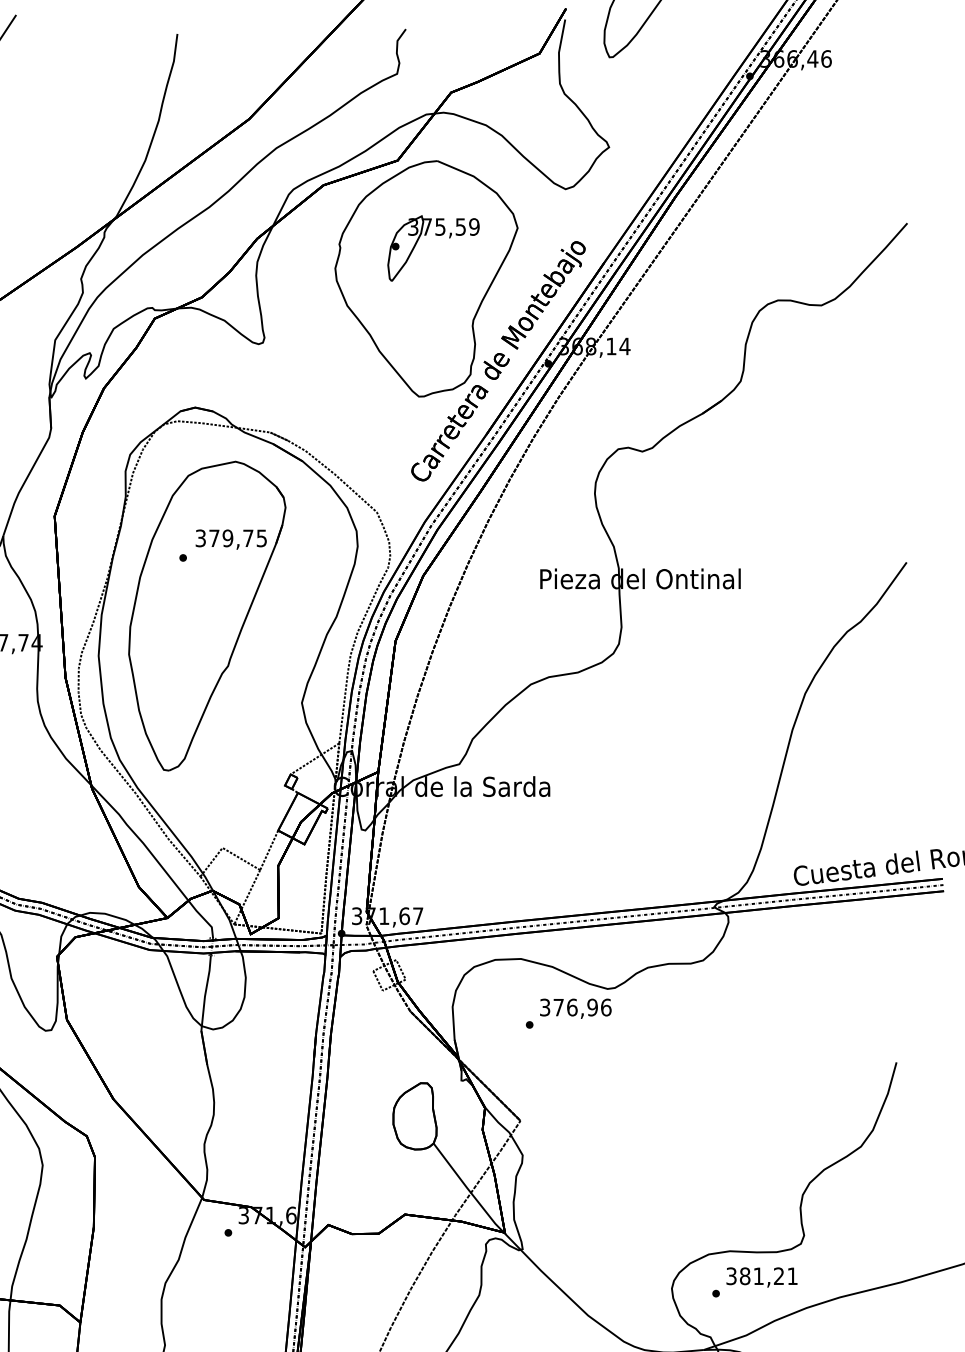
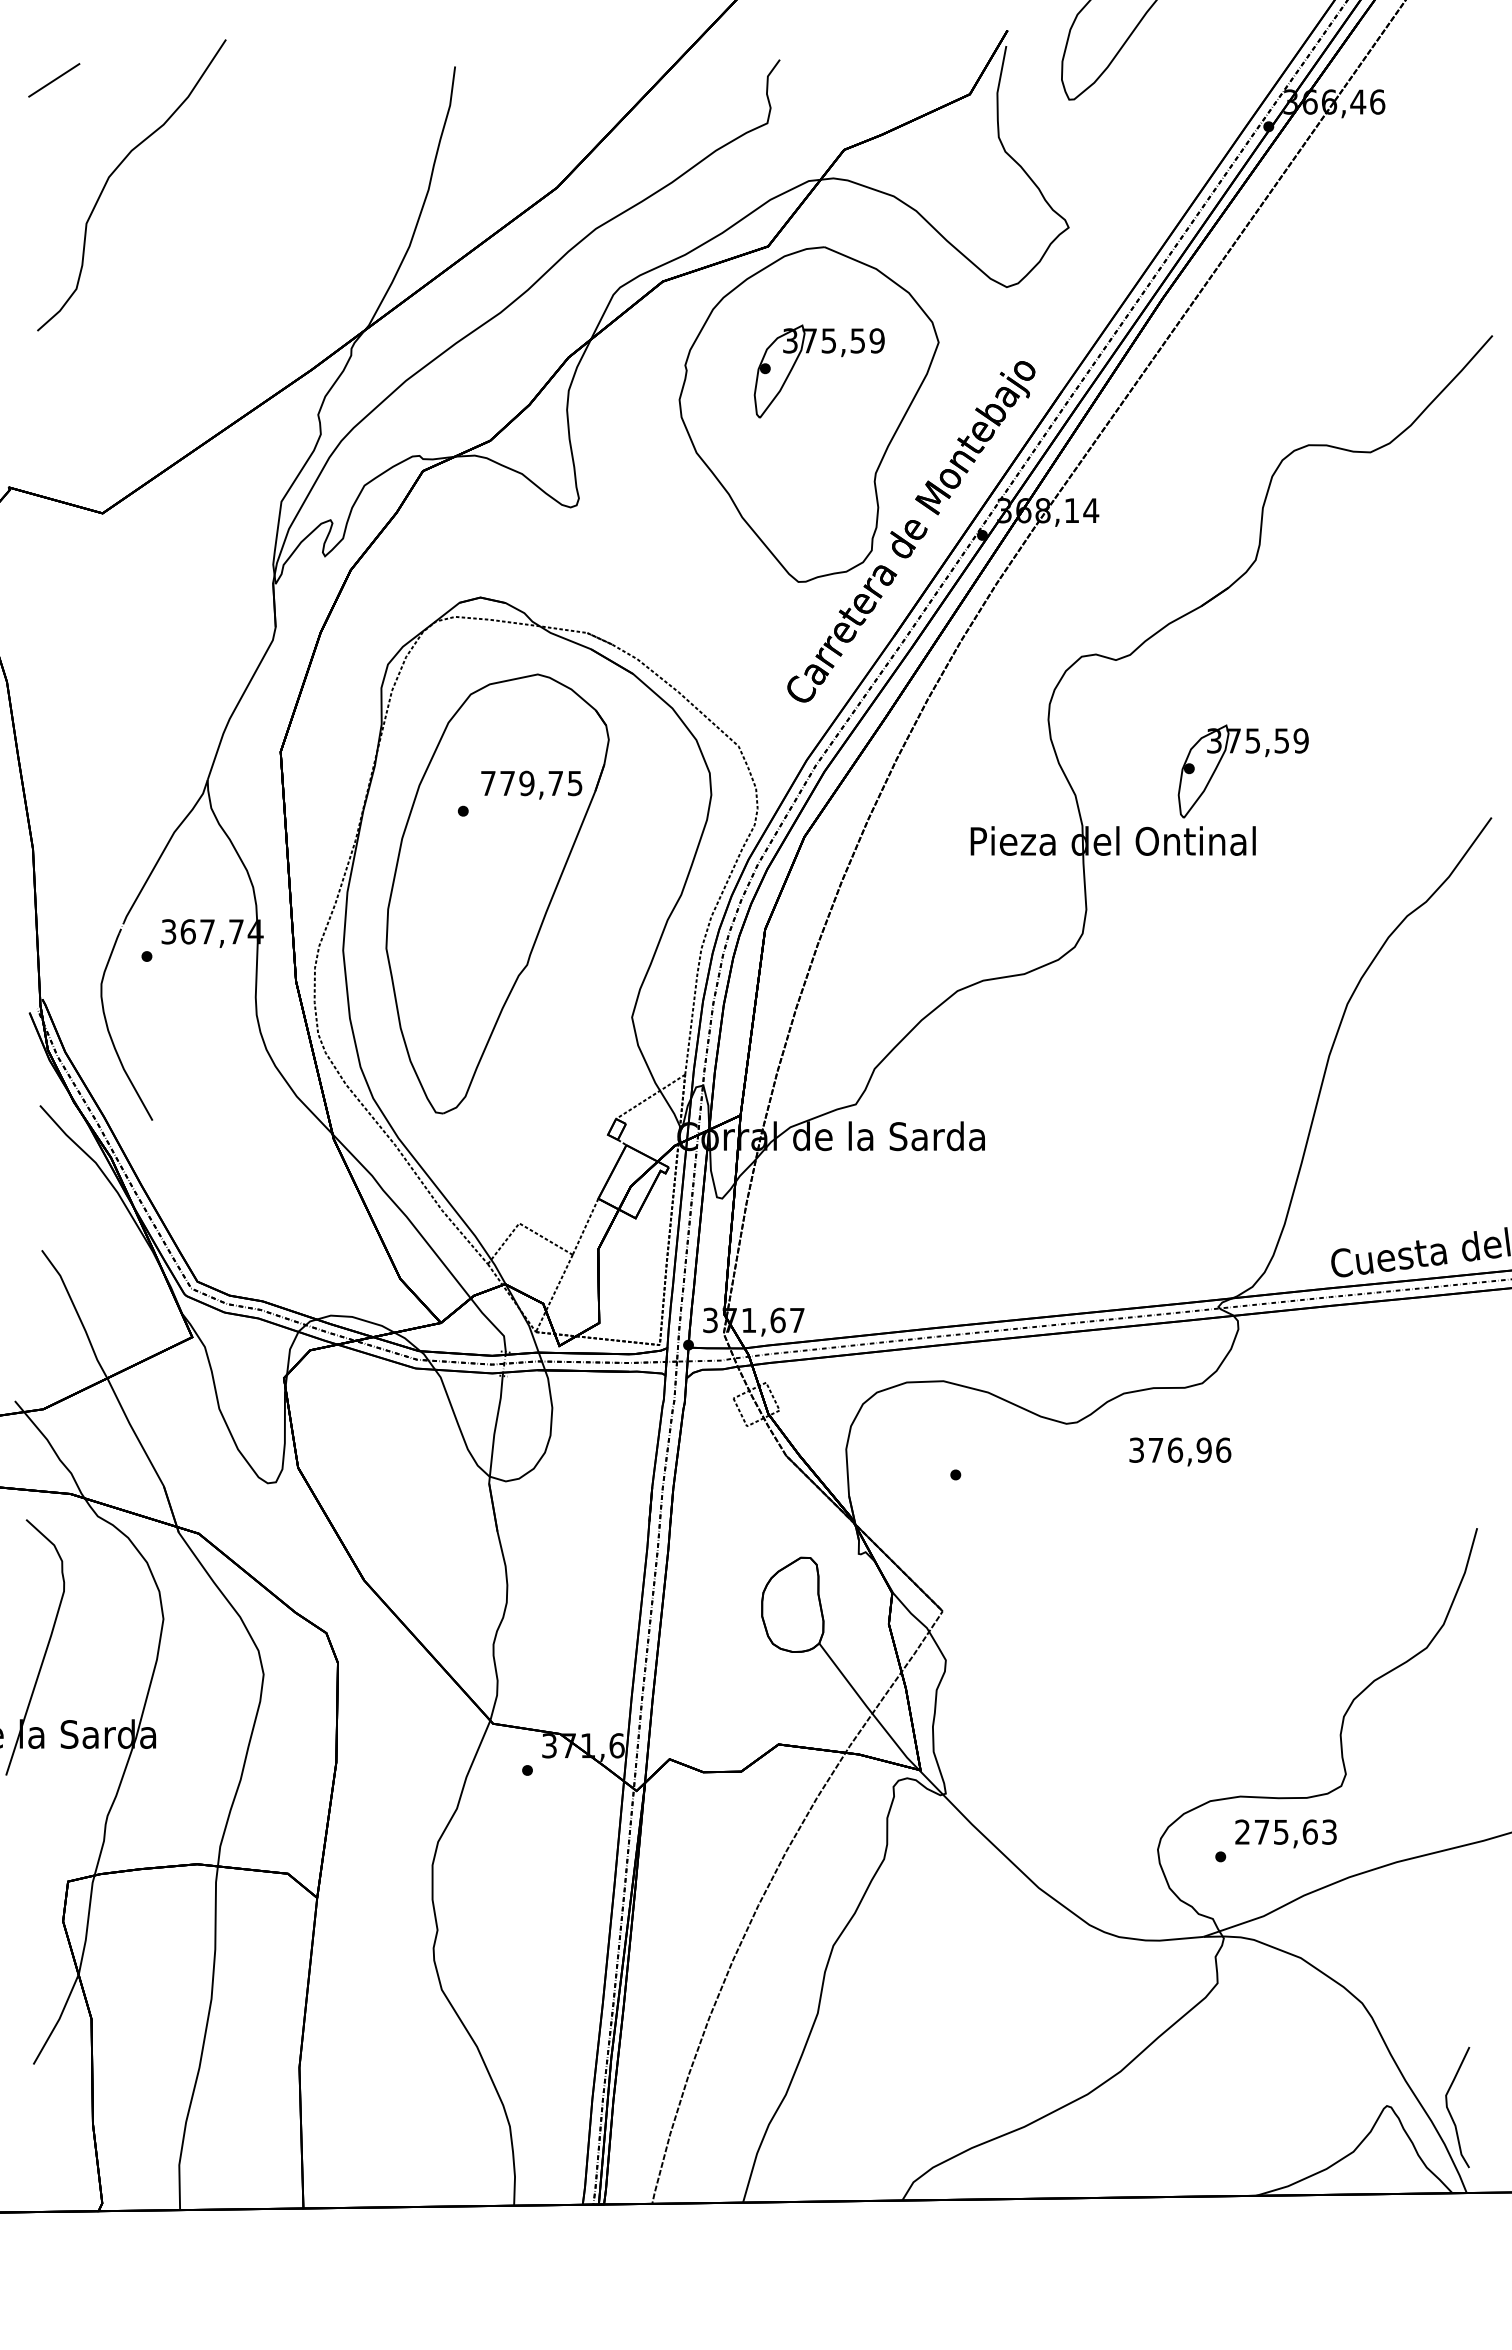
part: (734, 517) -> (1247, 753), added
text: (200, 538) -> (488, 783), 379,75 -> 779,75
text: (575, 1008) -> (1180, 1451), moved
text: (761, 1275) -> (1285, 1831), 381,21 -> 275,63

